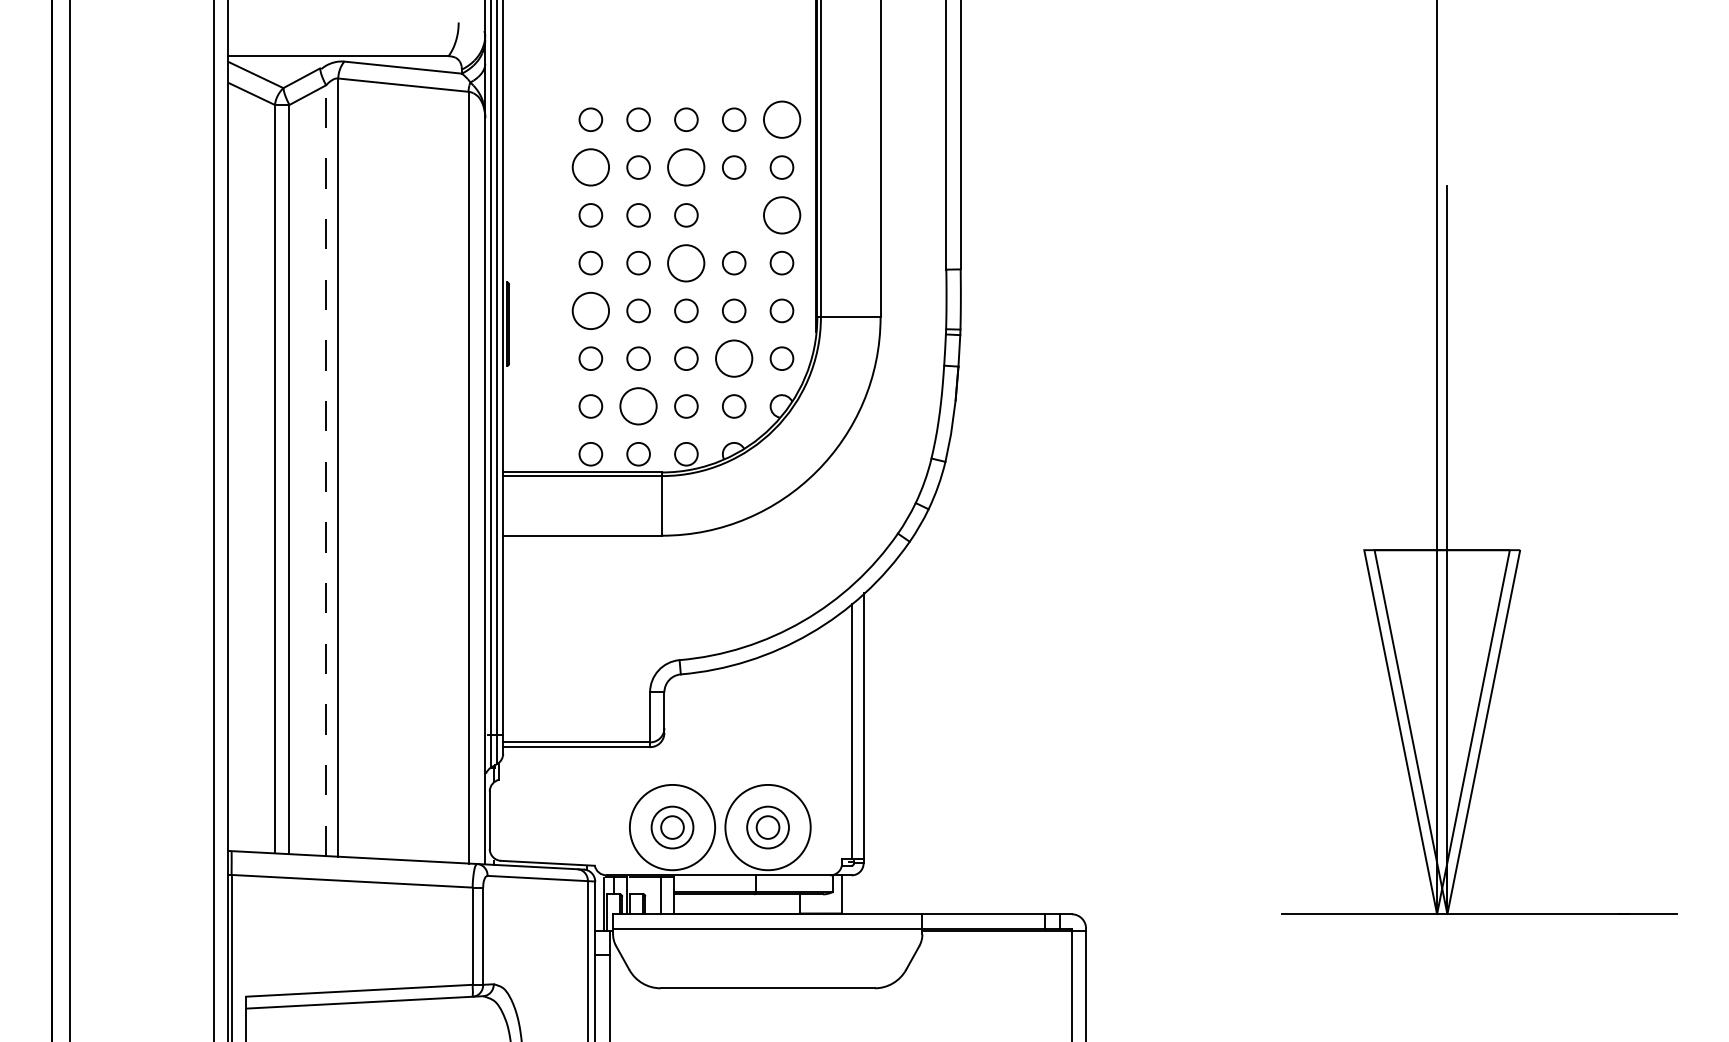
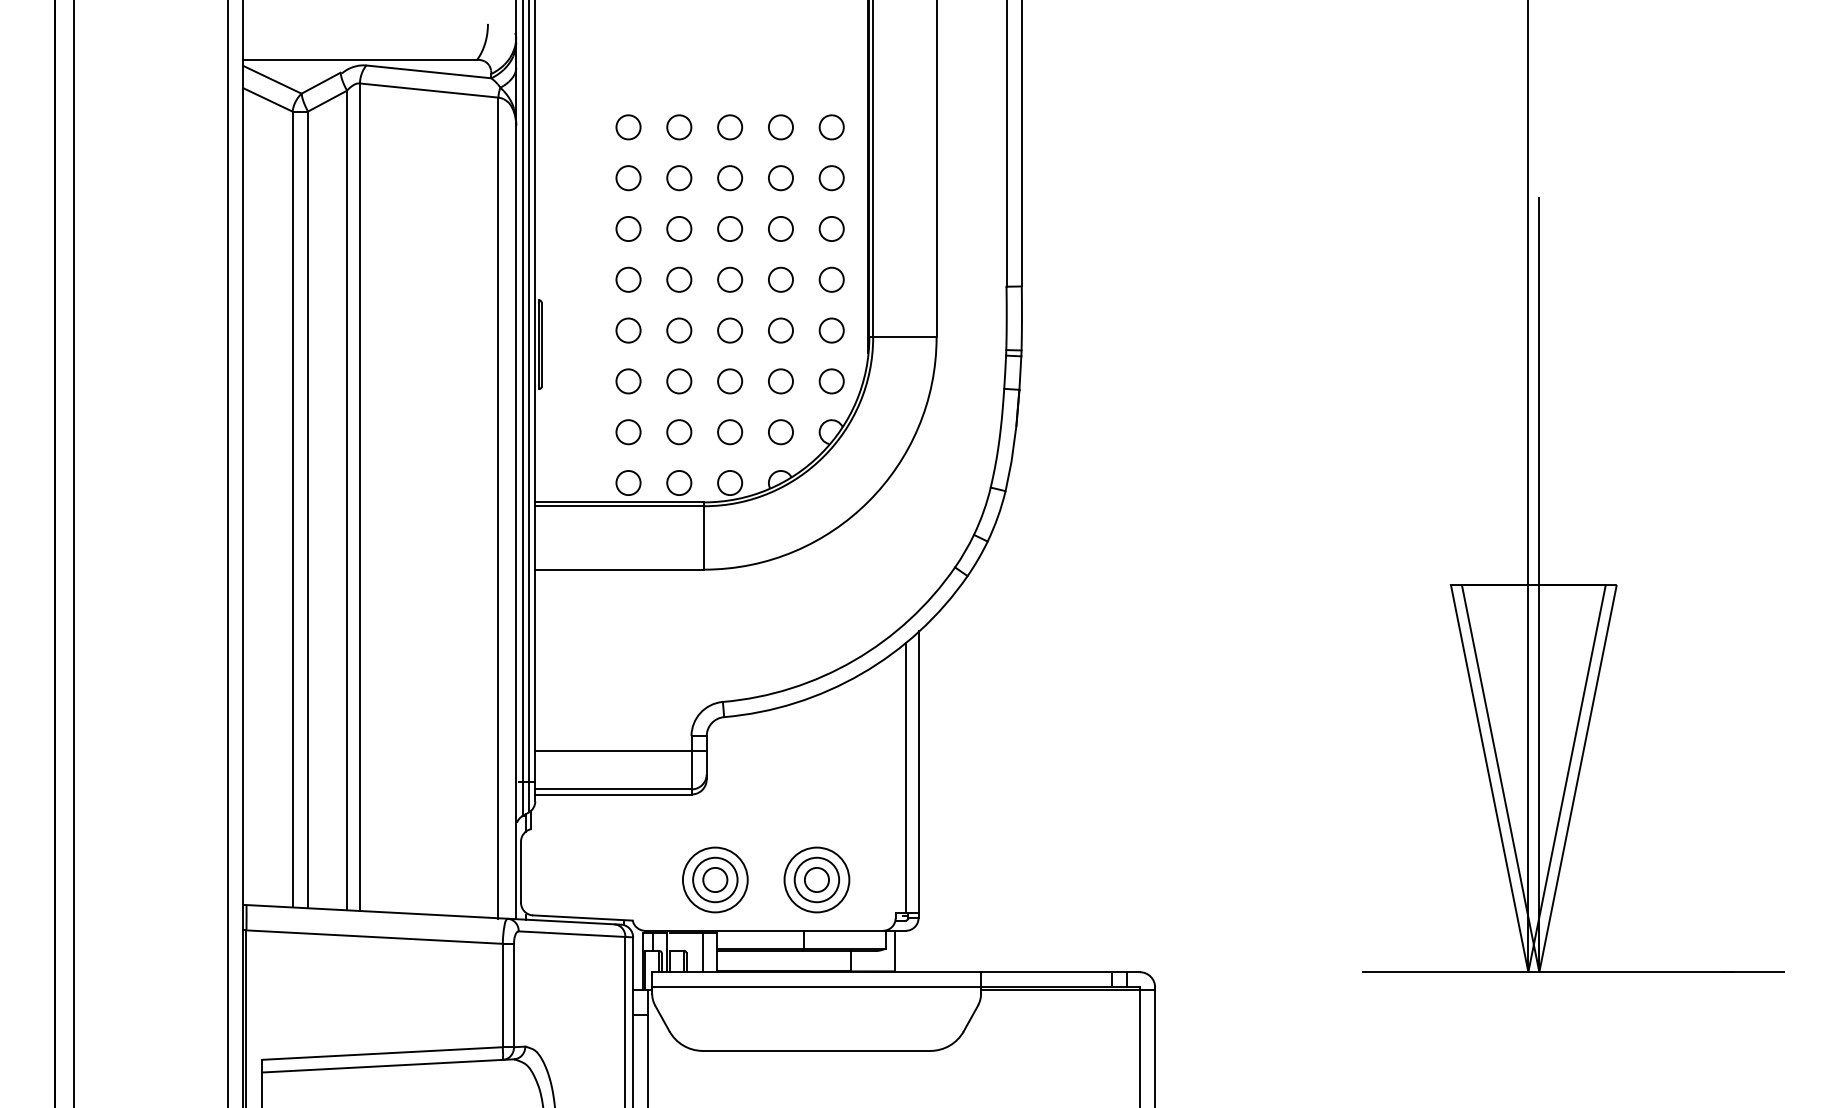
circle: (781, 119) -> (831, 127), size x0.62
circle: (590, 167) -> (628, 178), size x0.62
circle: (686, 167) -> (730, 178), size x0.62
circle: (733, 214) -> (780, 228), added
circle: (781, 214) -> (831, 228), size x0.62
circle: (686, 262) -> (730, 279), size x0.62
circle: (590, 310) -> (628, 330), size x0.62
circle: (733, 358) -> (780, 381), size x0.62
circle: (638, 406) -> (679, 432), size x0.62
line: (325, 470) -> (346, 500), dashed -> solid
line: (583, 706) -> (620, 751), added
circle: (671, 827) -> (714, 879), size x0.71
circle: (767, 827) -> (816, 879), size x0.71

